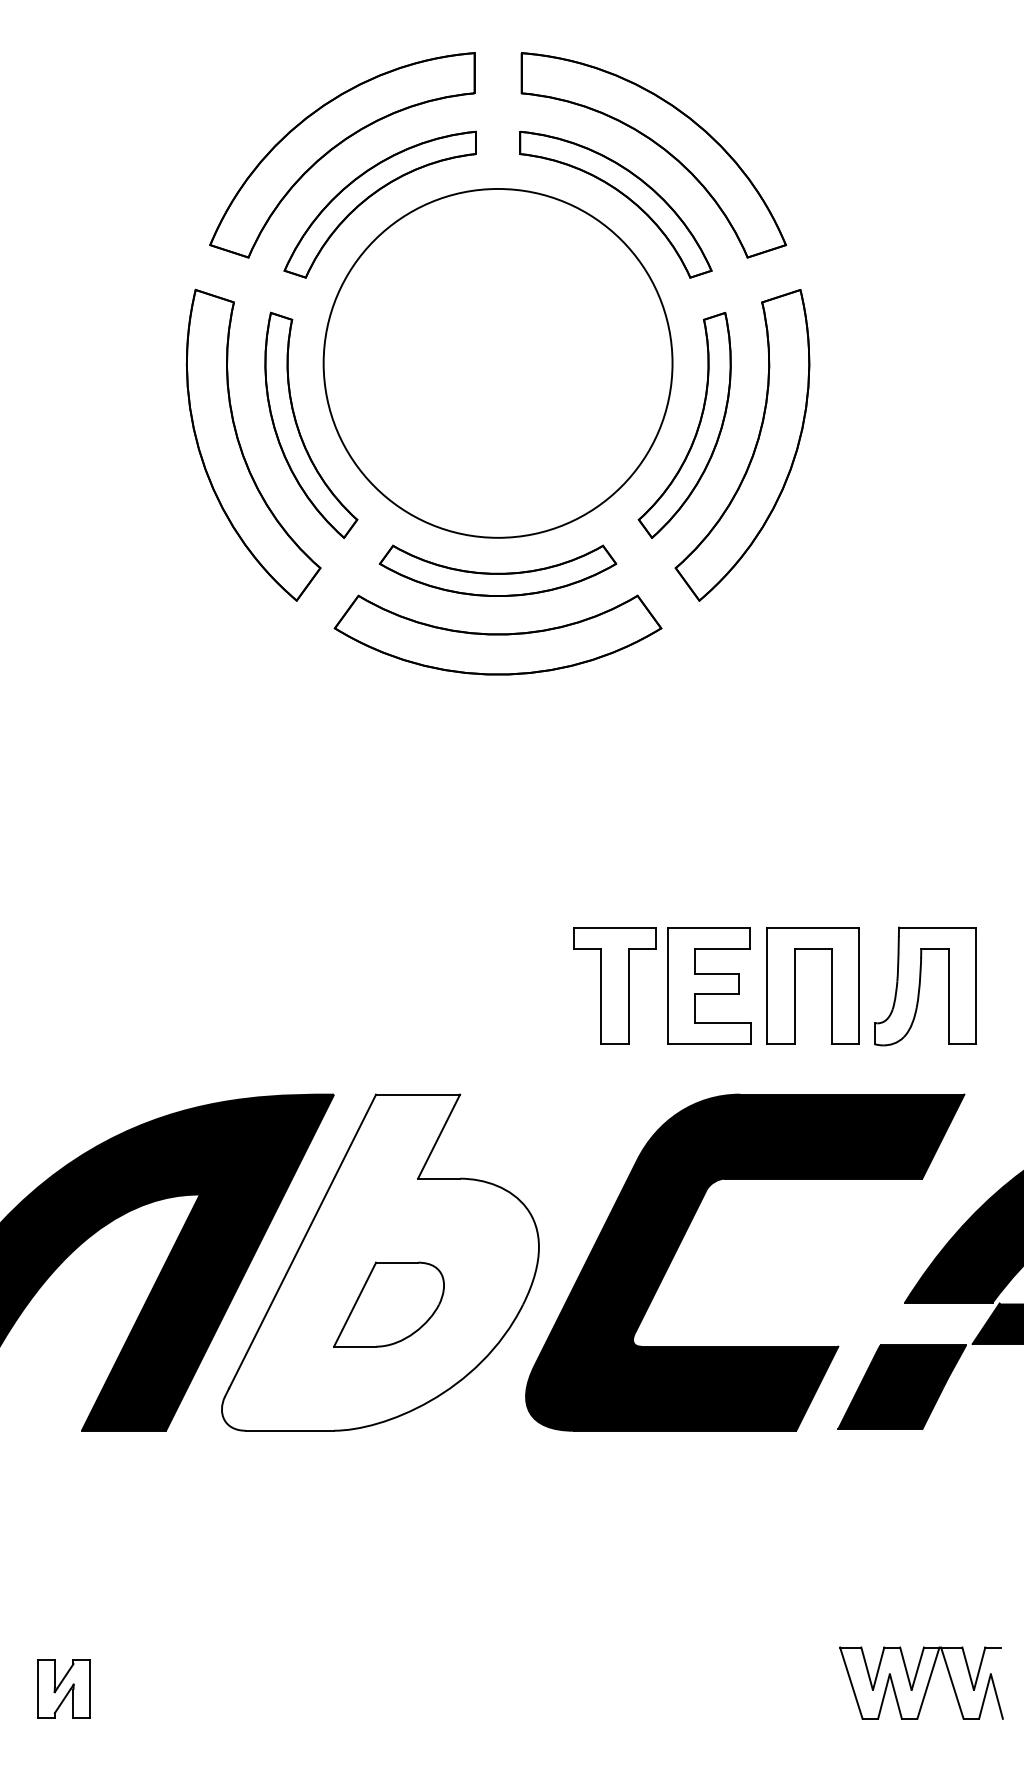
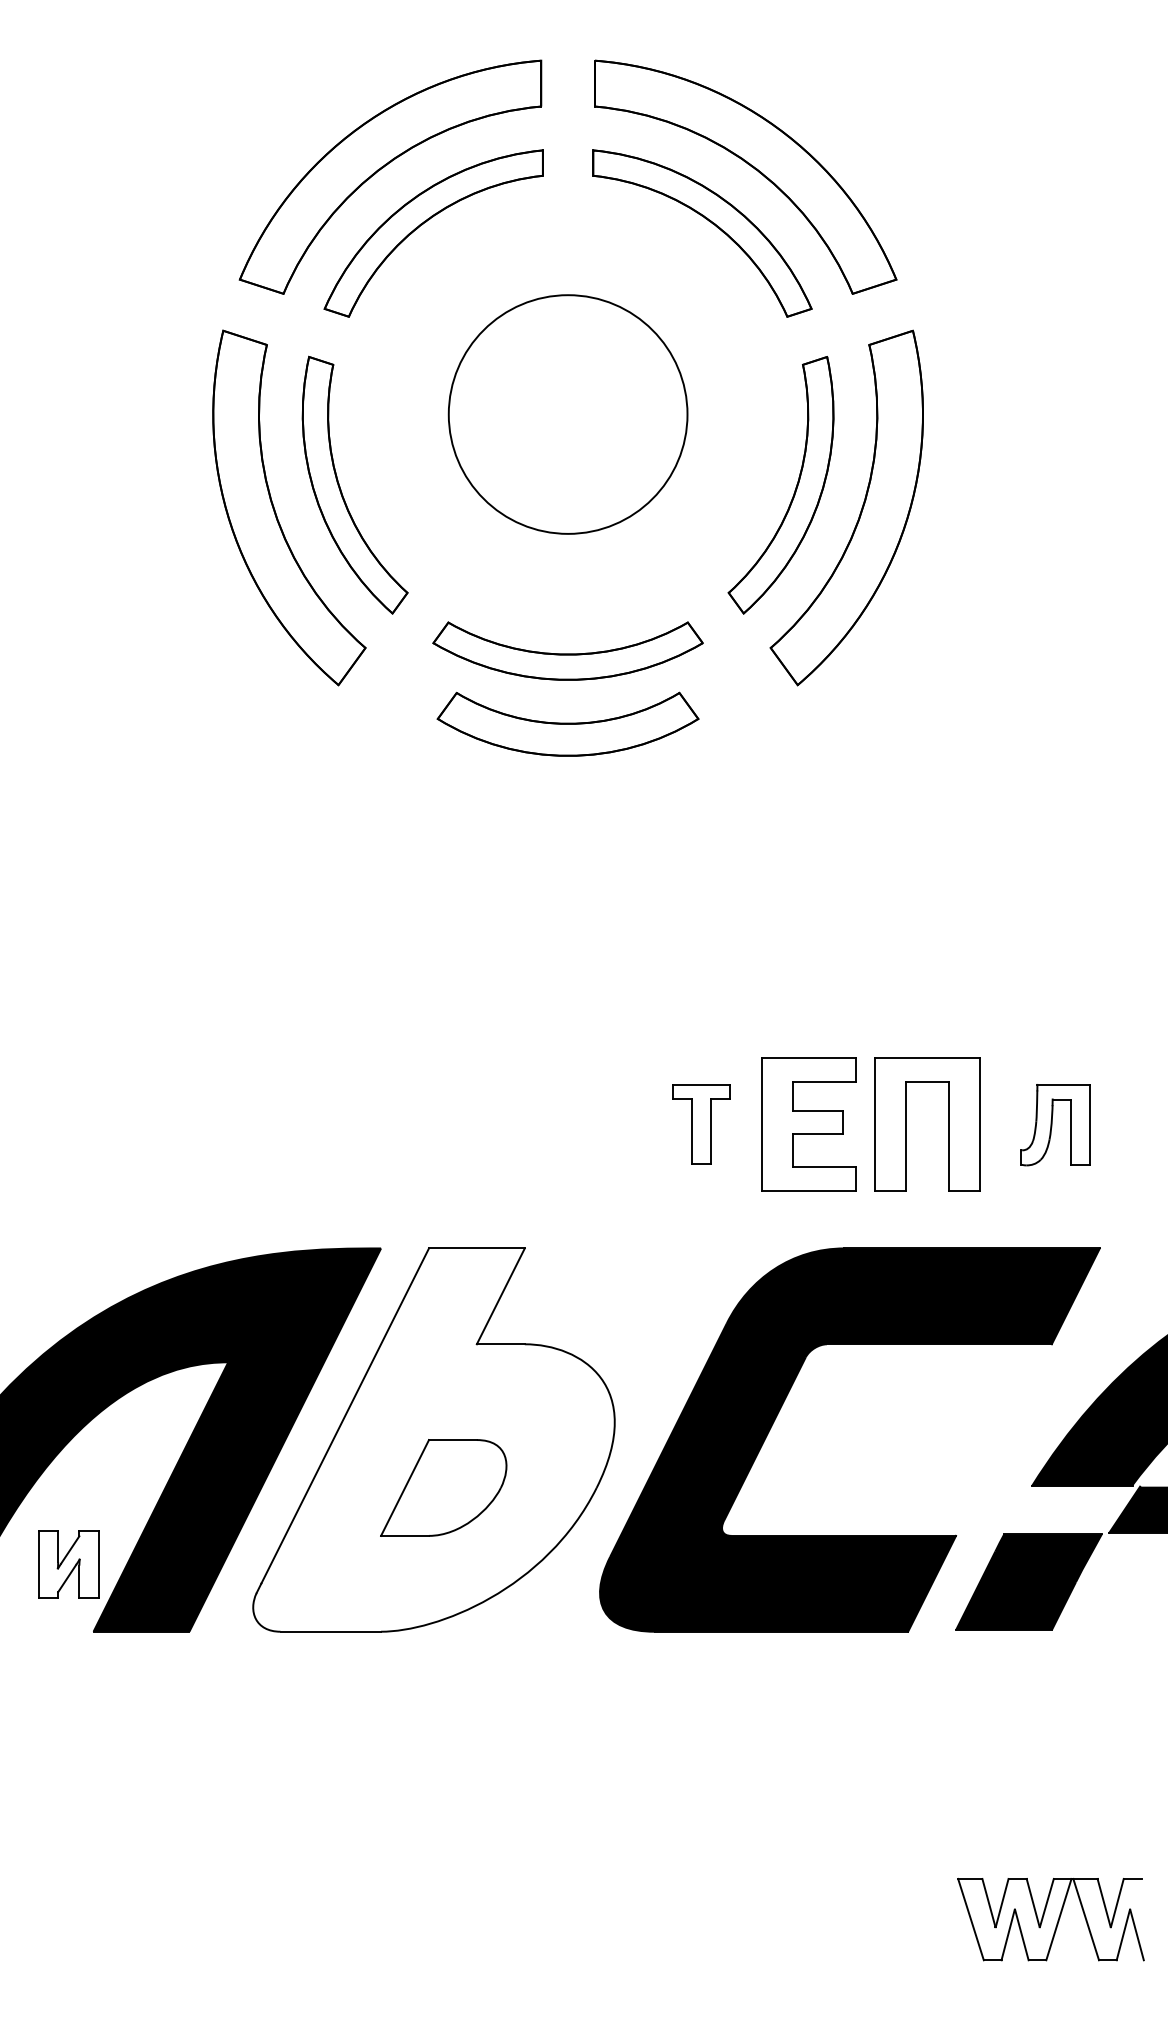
circle: (497, 362) -> (567, 413), size x0.6
part: (497, 634) -> (567, 723), size x0.7
part: (614, 985) -> (700, 1123), size x0.6
part: (925, 986) -> (1055, 1125), size x0.6
part: (63, 1688) -> (67, 1564), moved

